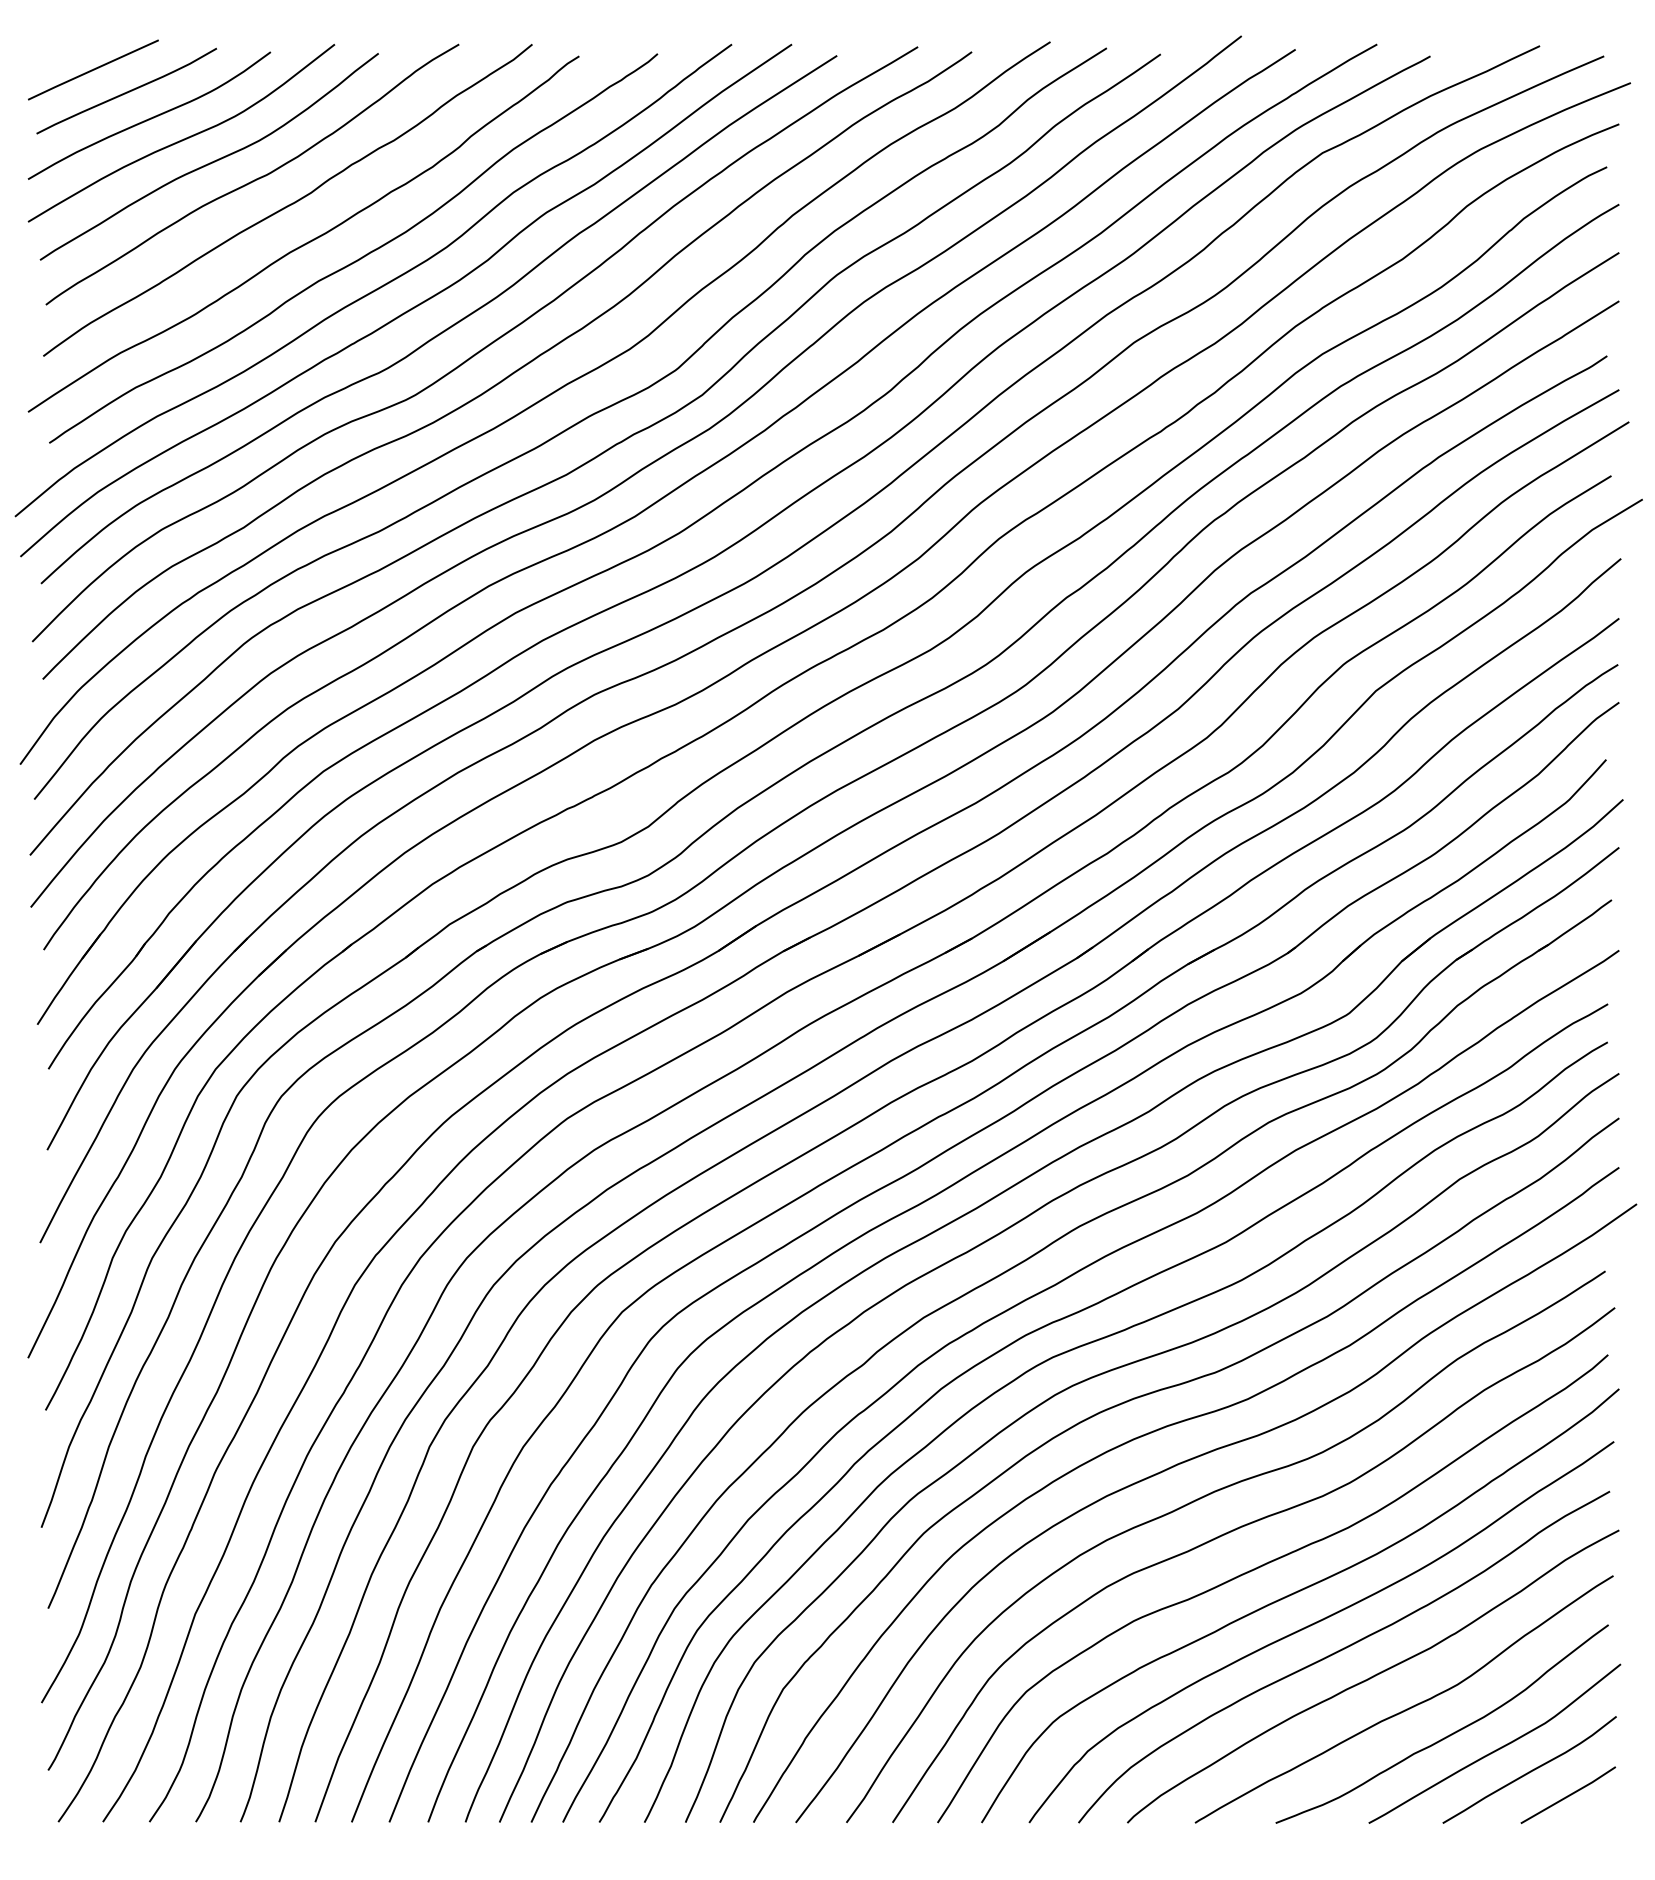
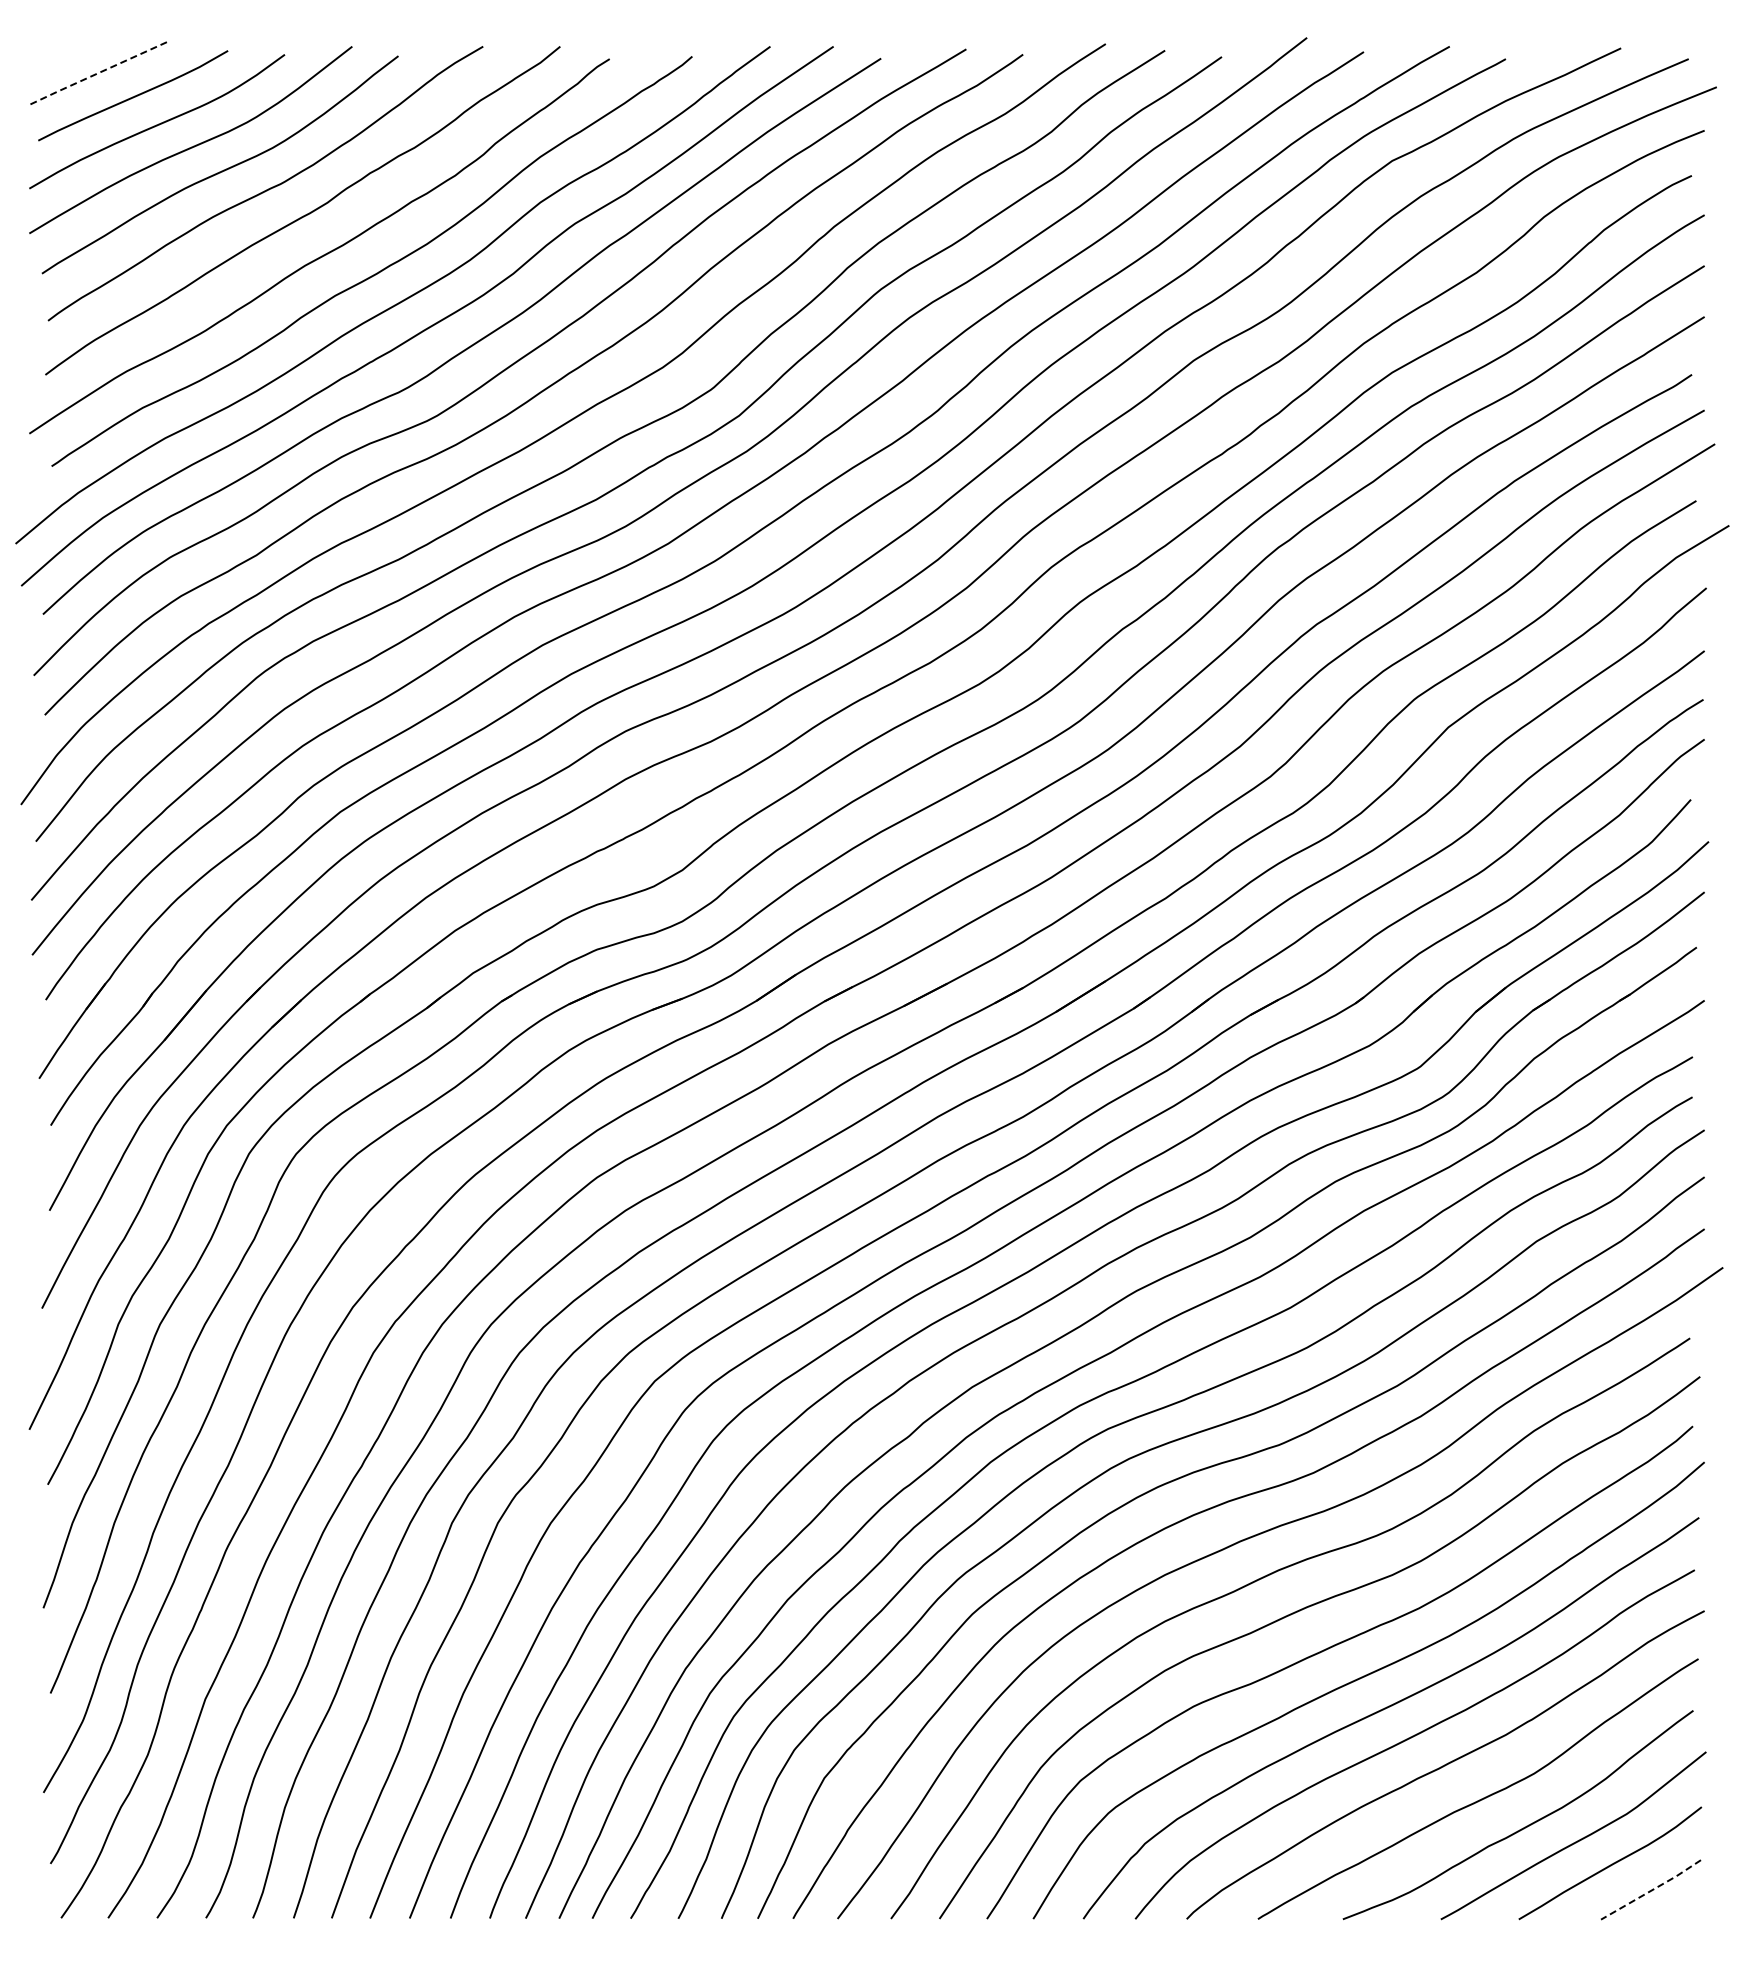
line: (91, 69) -> (96, 73), solid -> dashed
line: (1569, 1795) -> (1652, 1890), solid -> dashed

